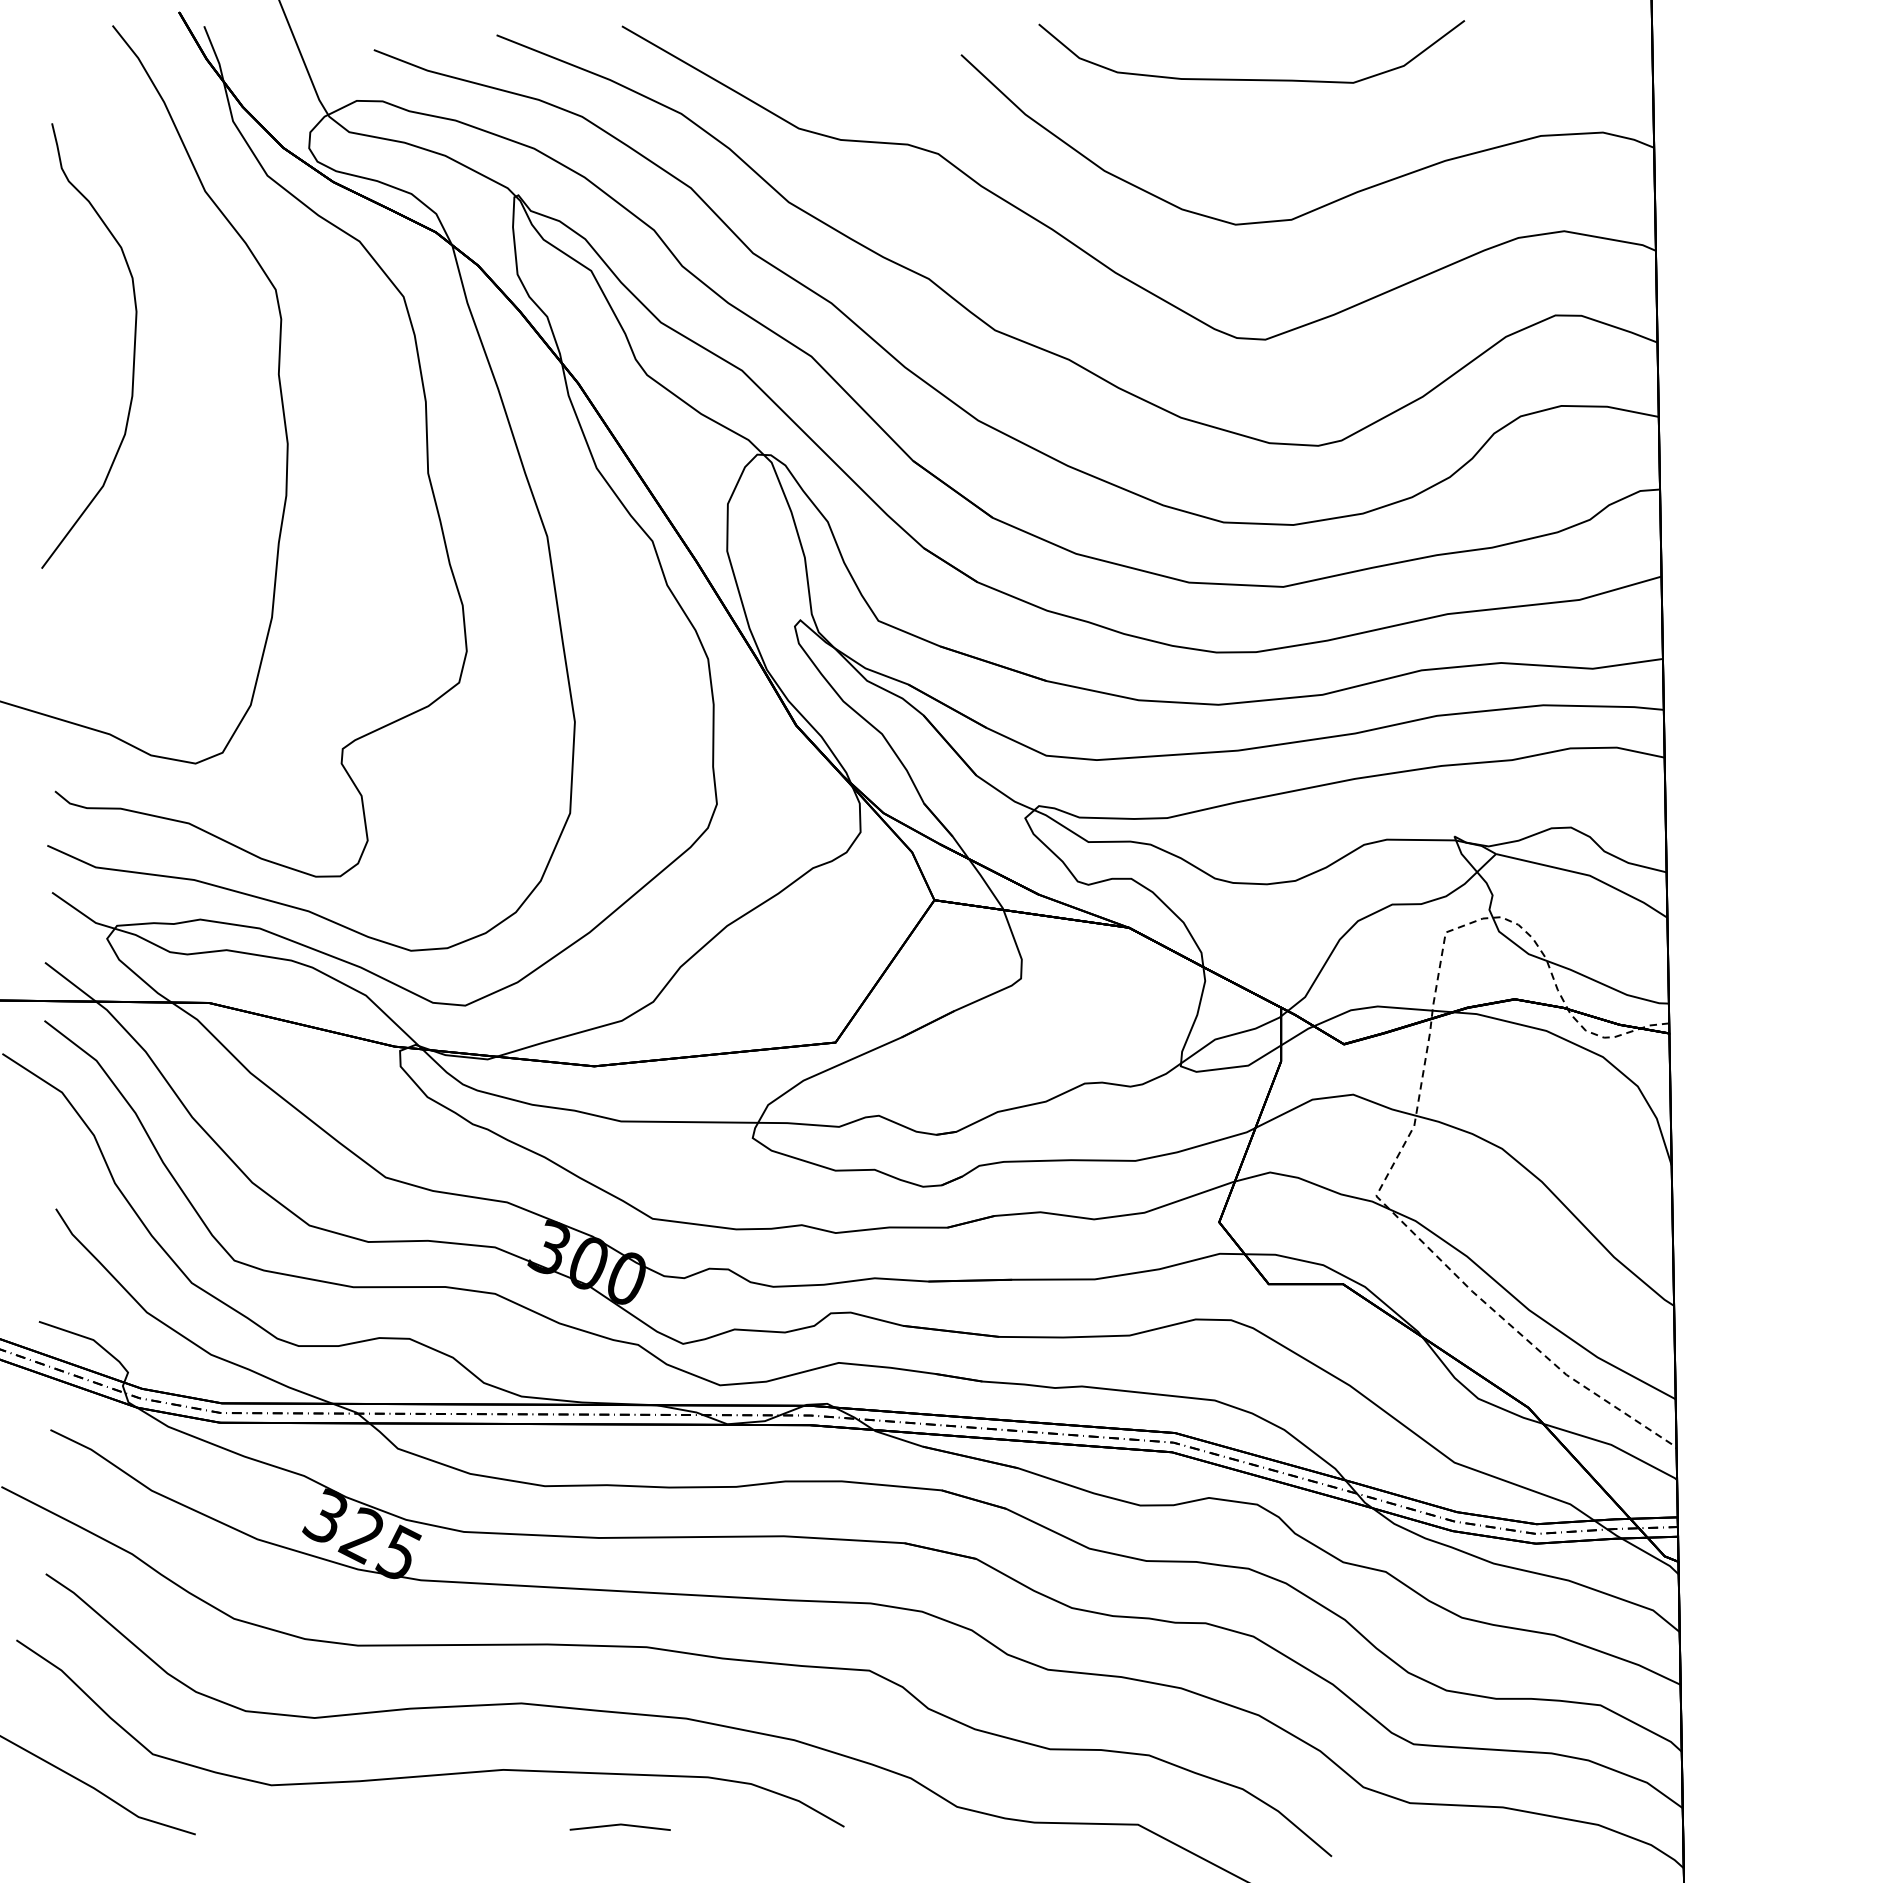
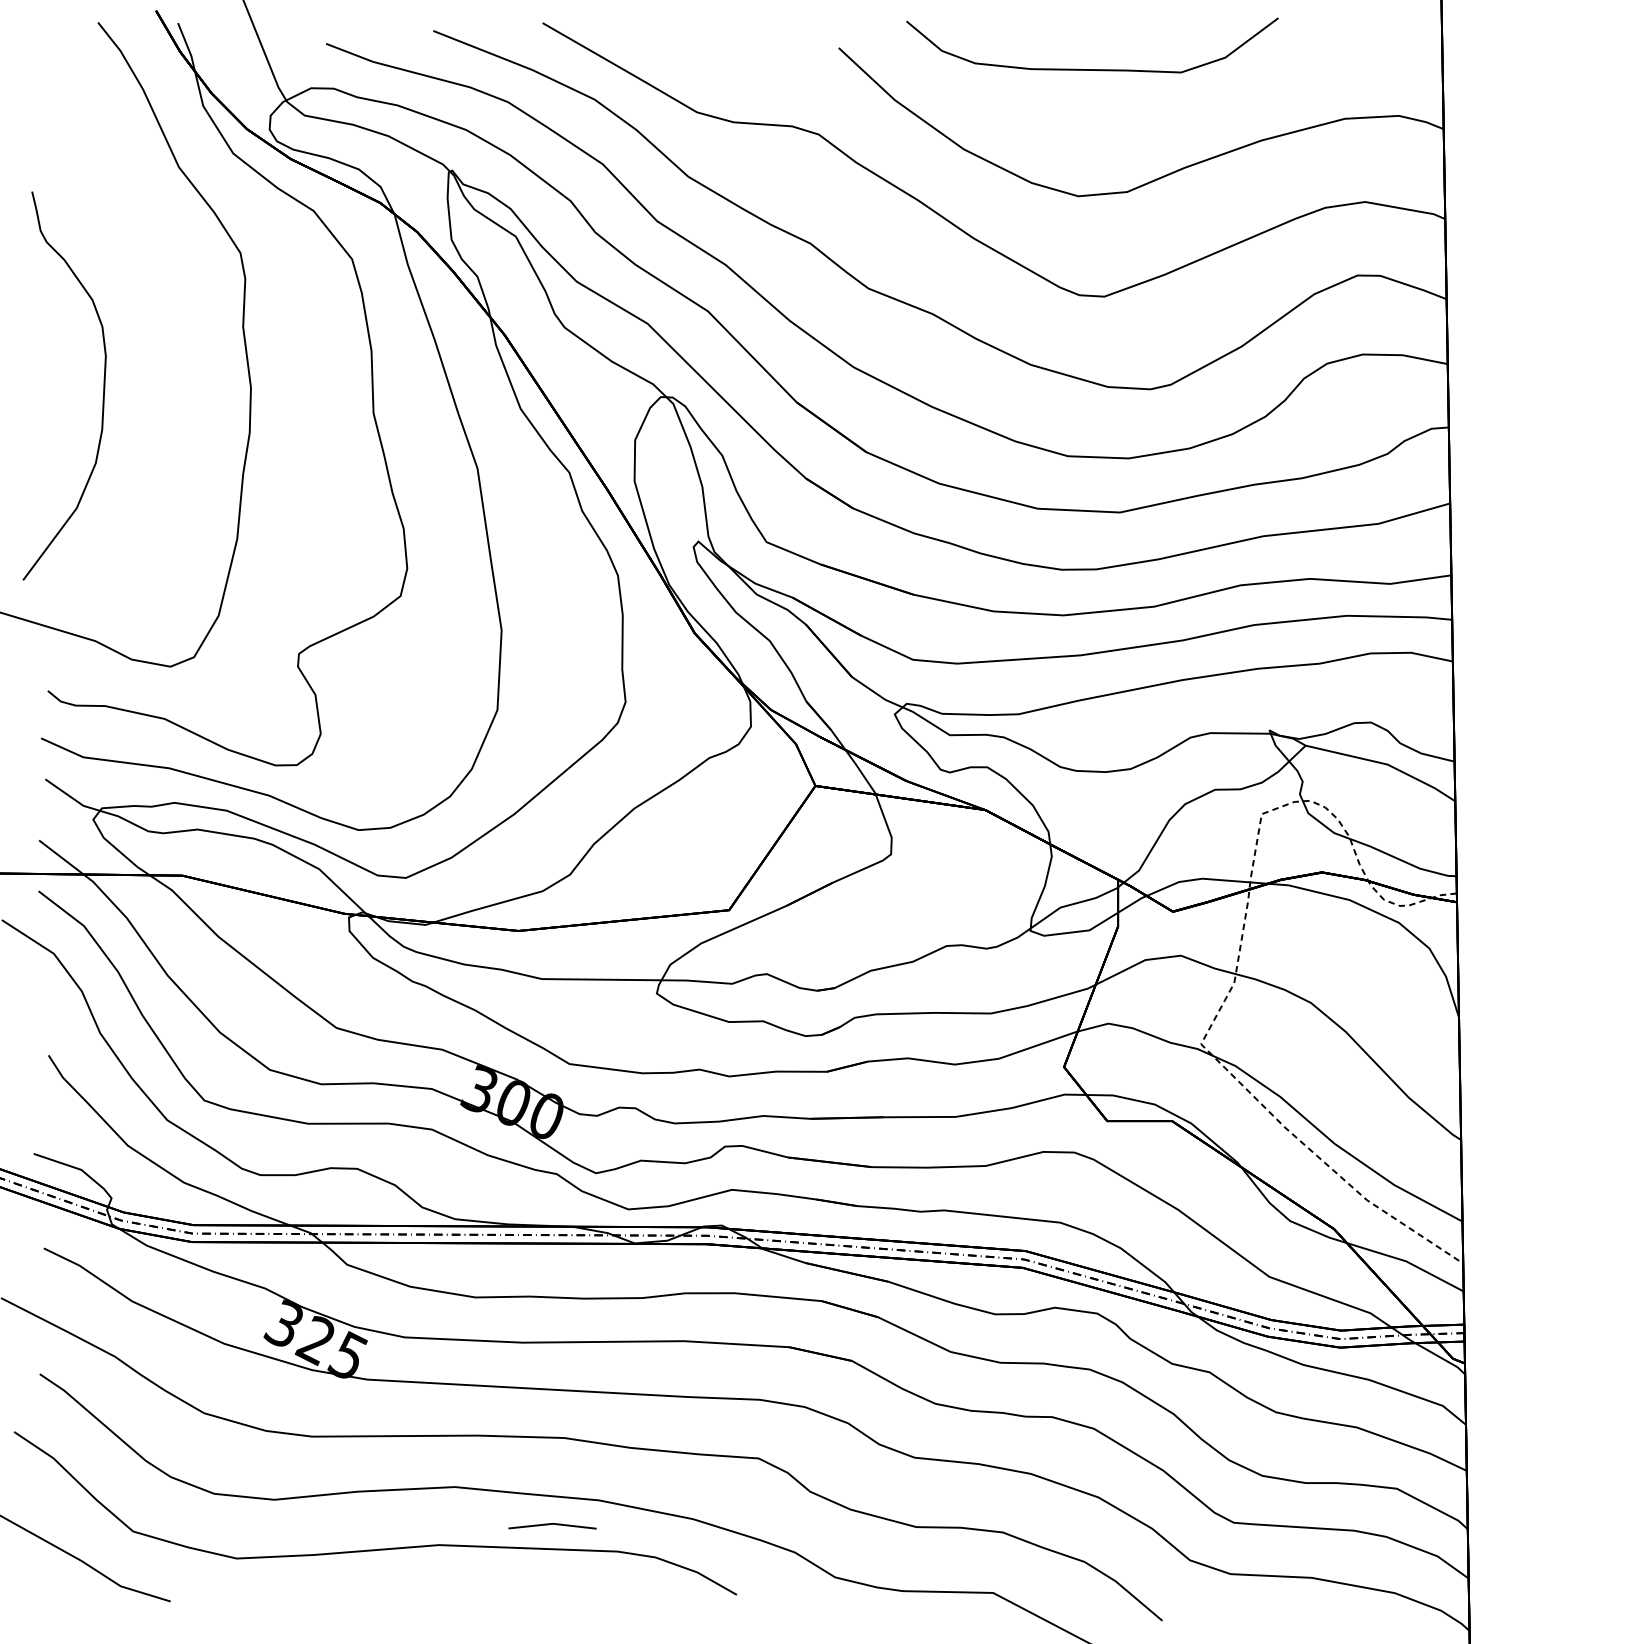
curve: (133, 346) -> (103, 386), moved
line: (619, 1825) -> (551, 1524), moved

